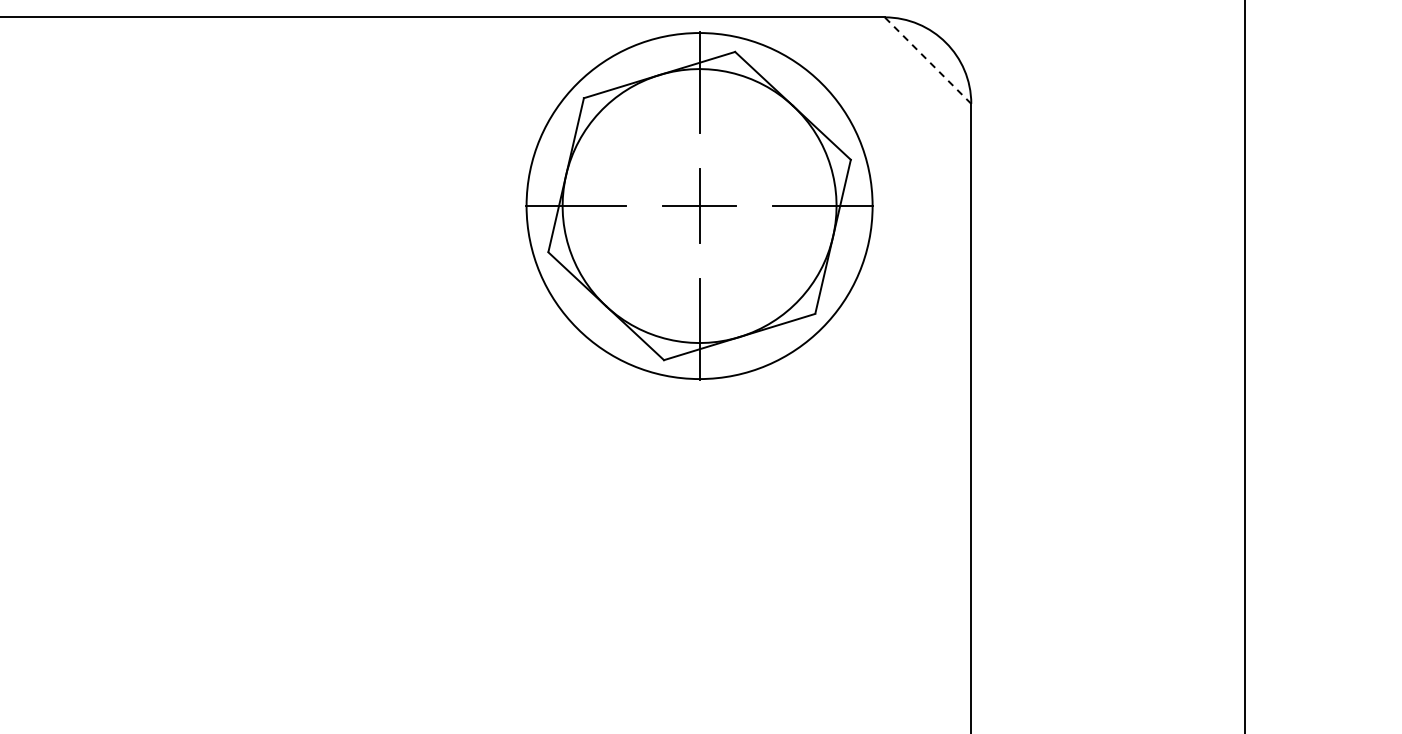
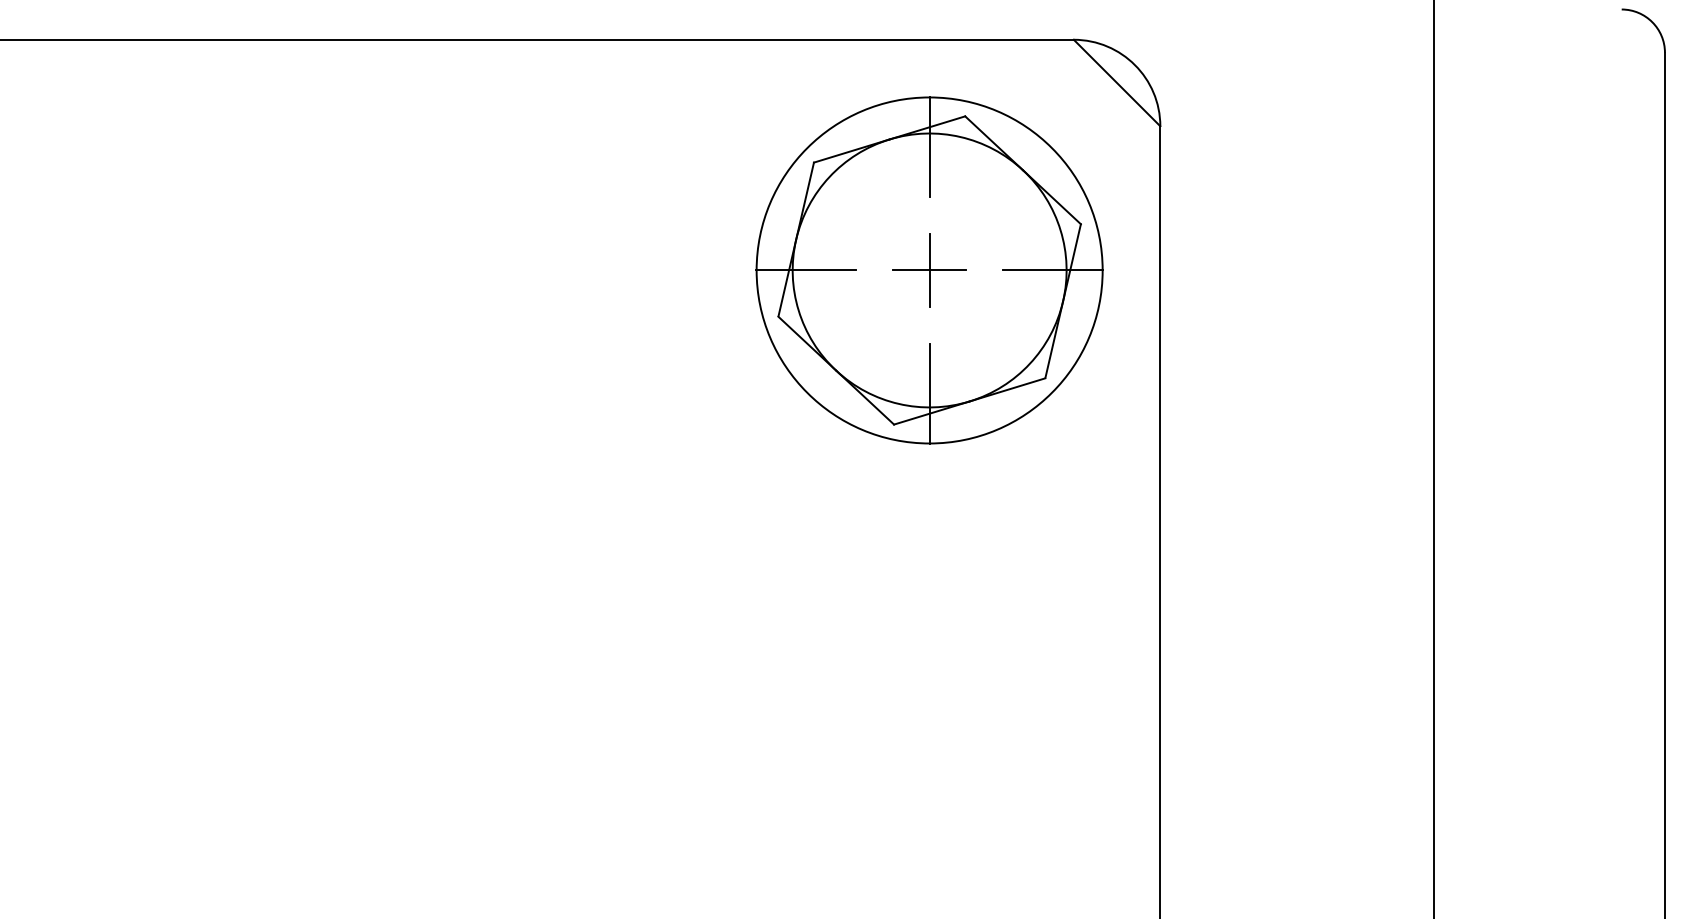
line: (927, 60) -> (1116, 82), dashed -> solid
part: (699, 206) -> (929, 270), moved

